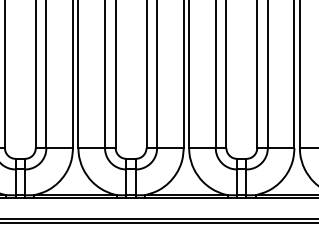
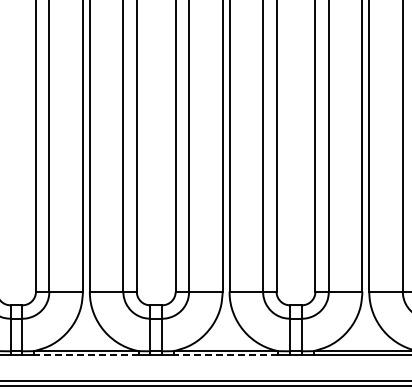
line: (75, 198) -> (85, 355), solid -> dashed
line: (185, 198) -> (225, 355), solid -> dashed

